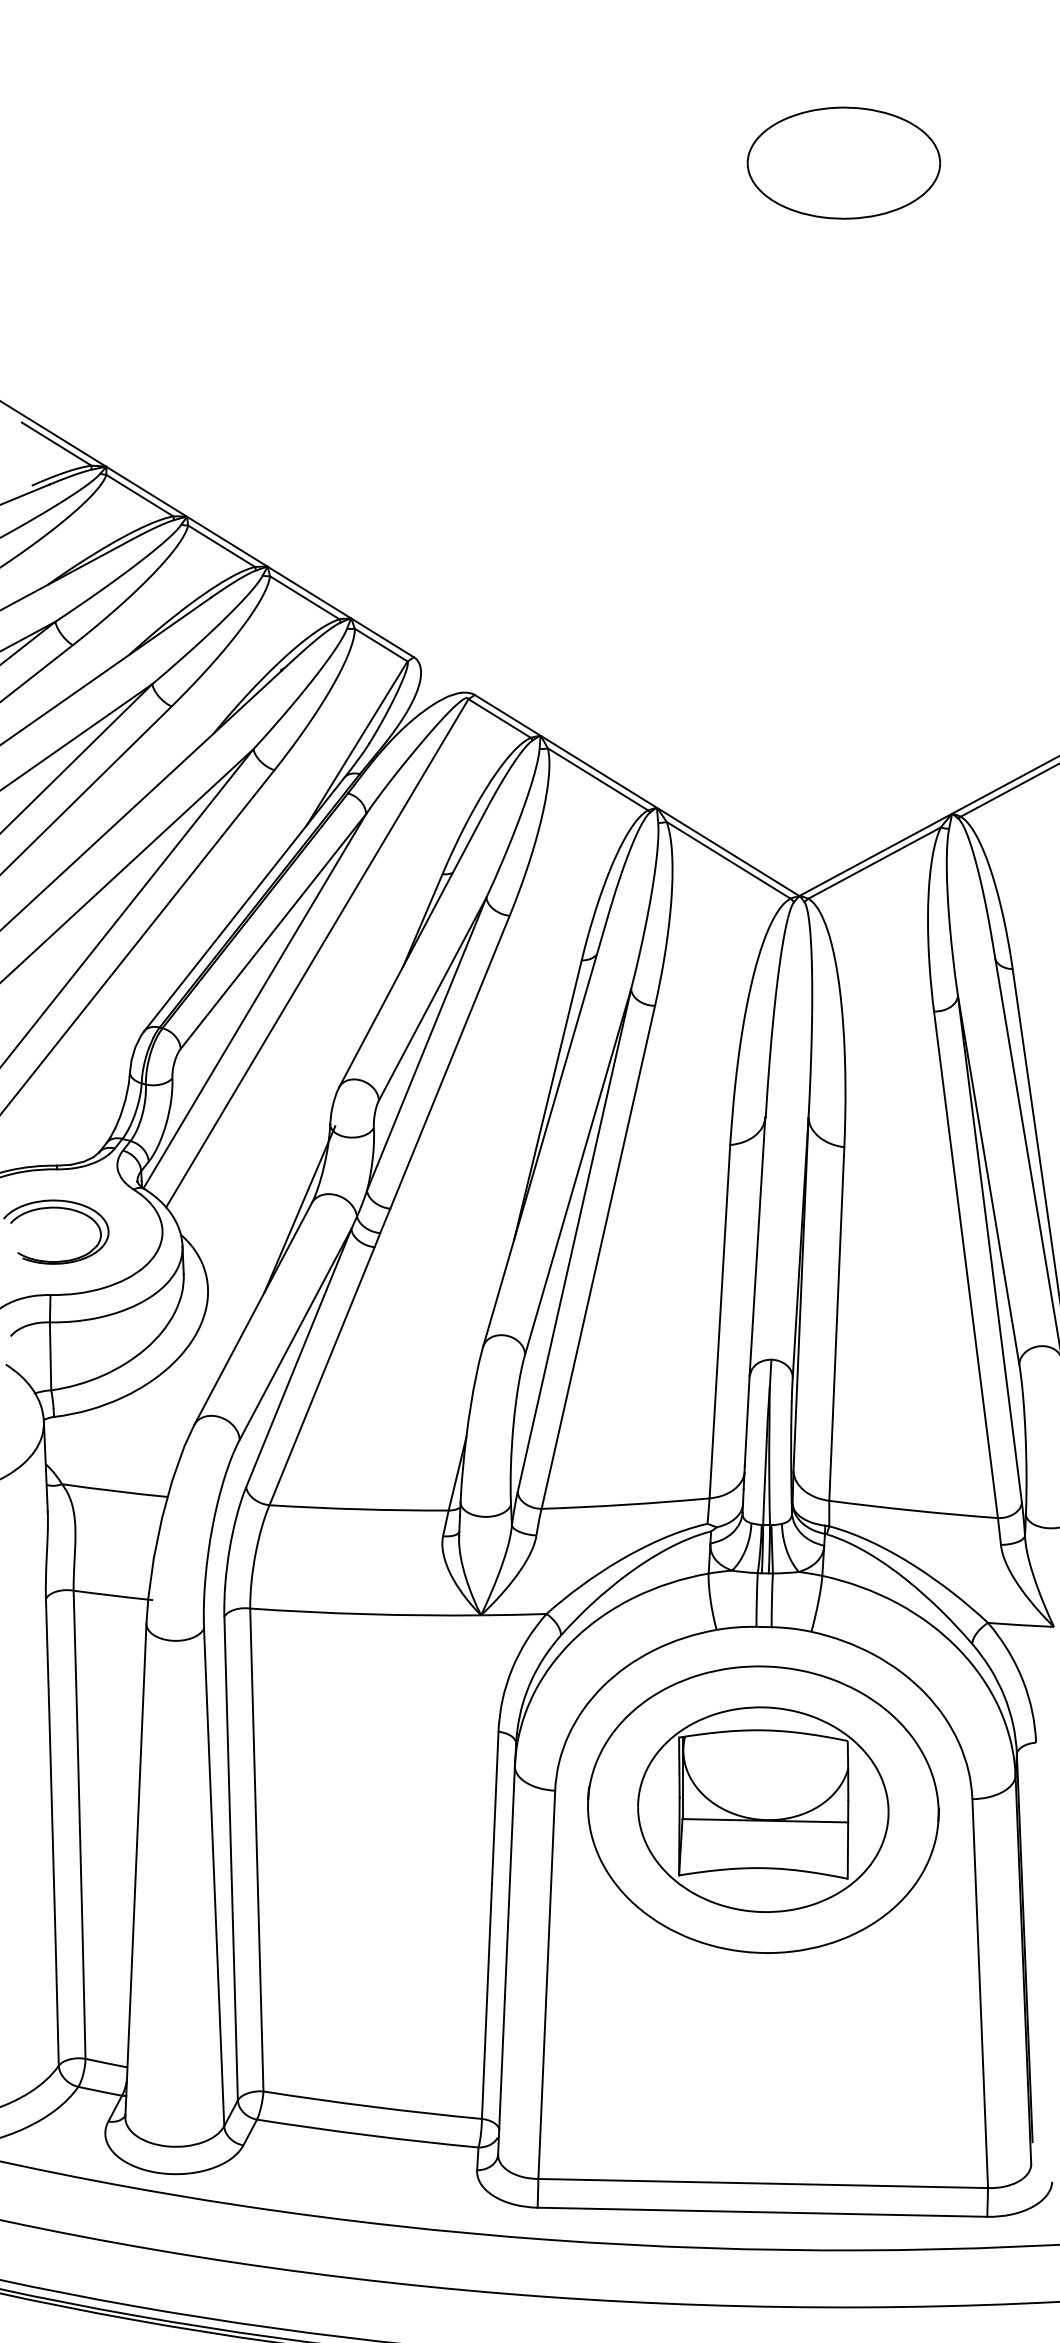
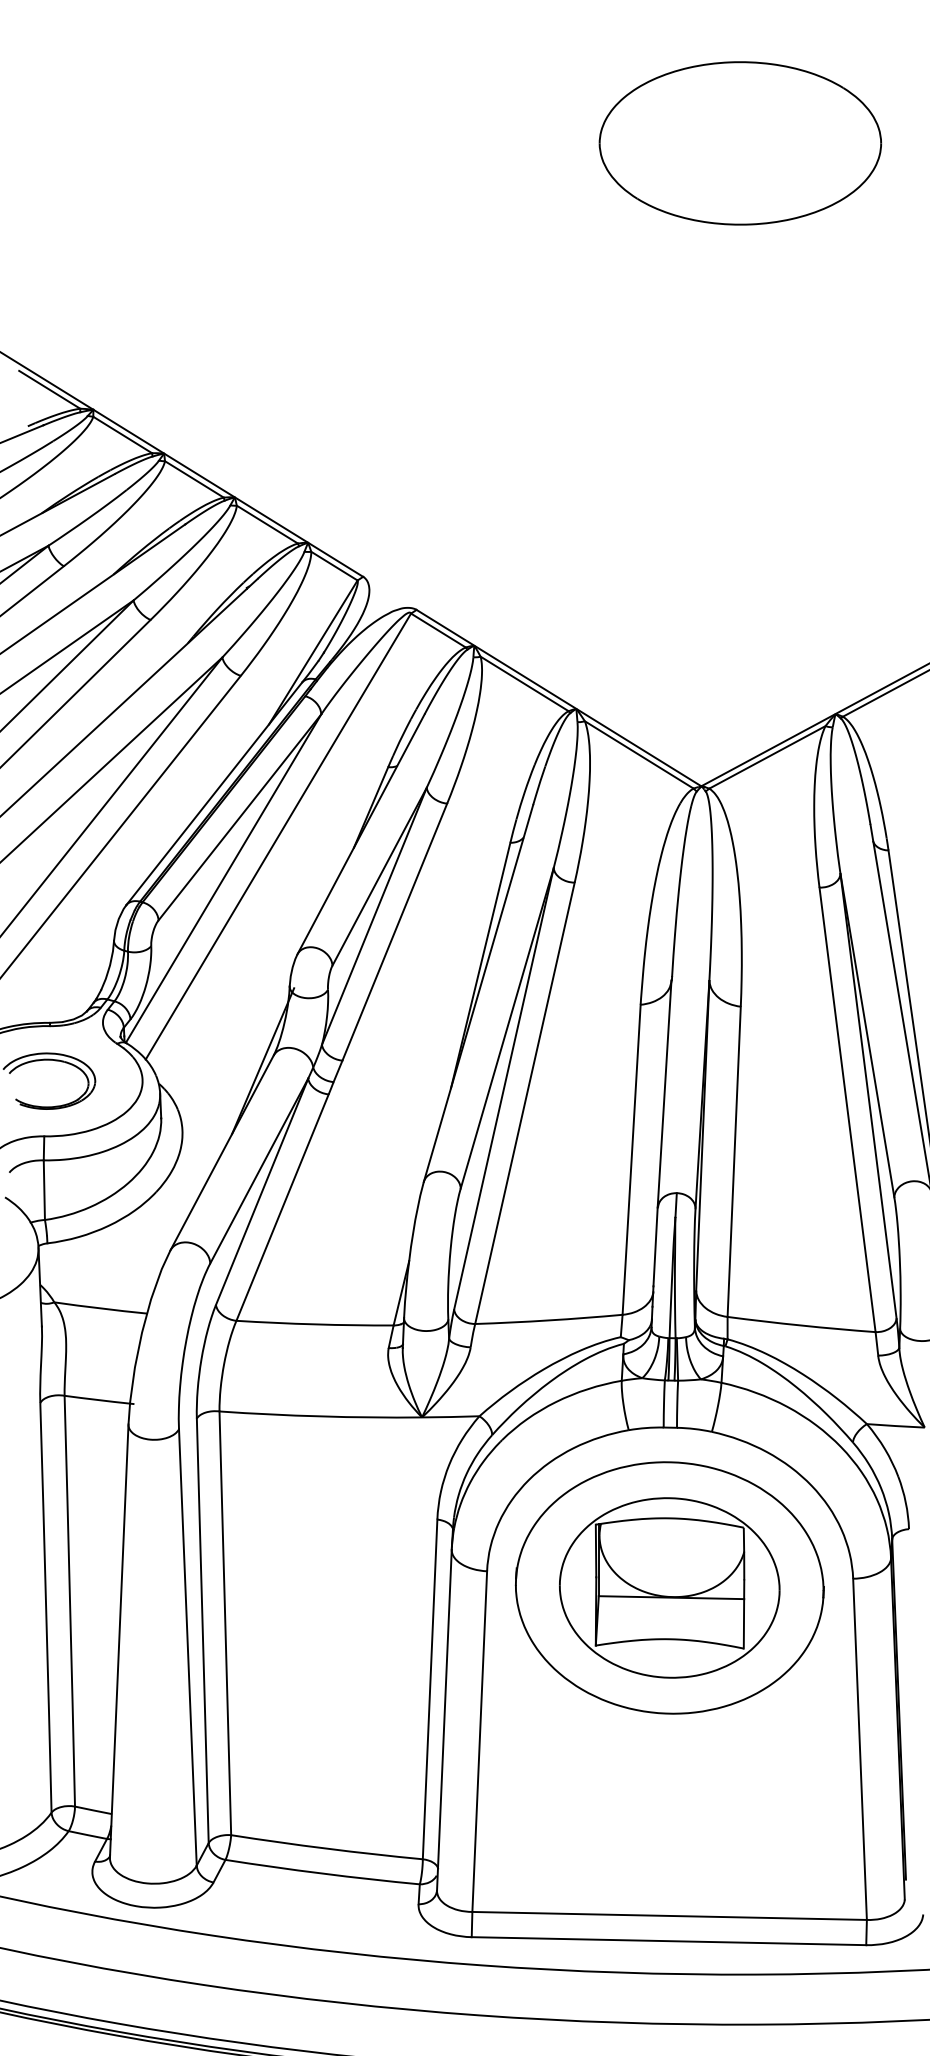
part: (843, 162) -> (740, 142), size x1.67

